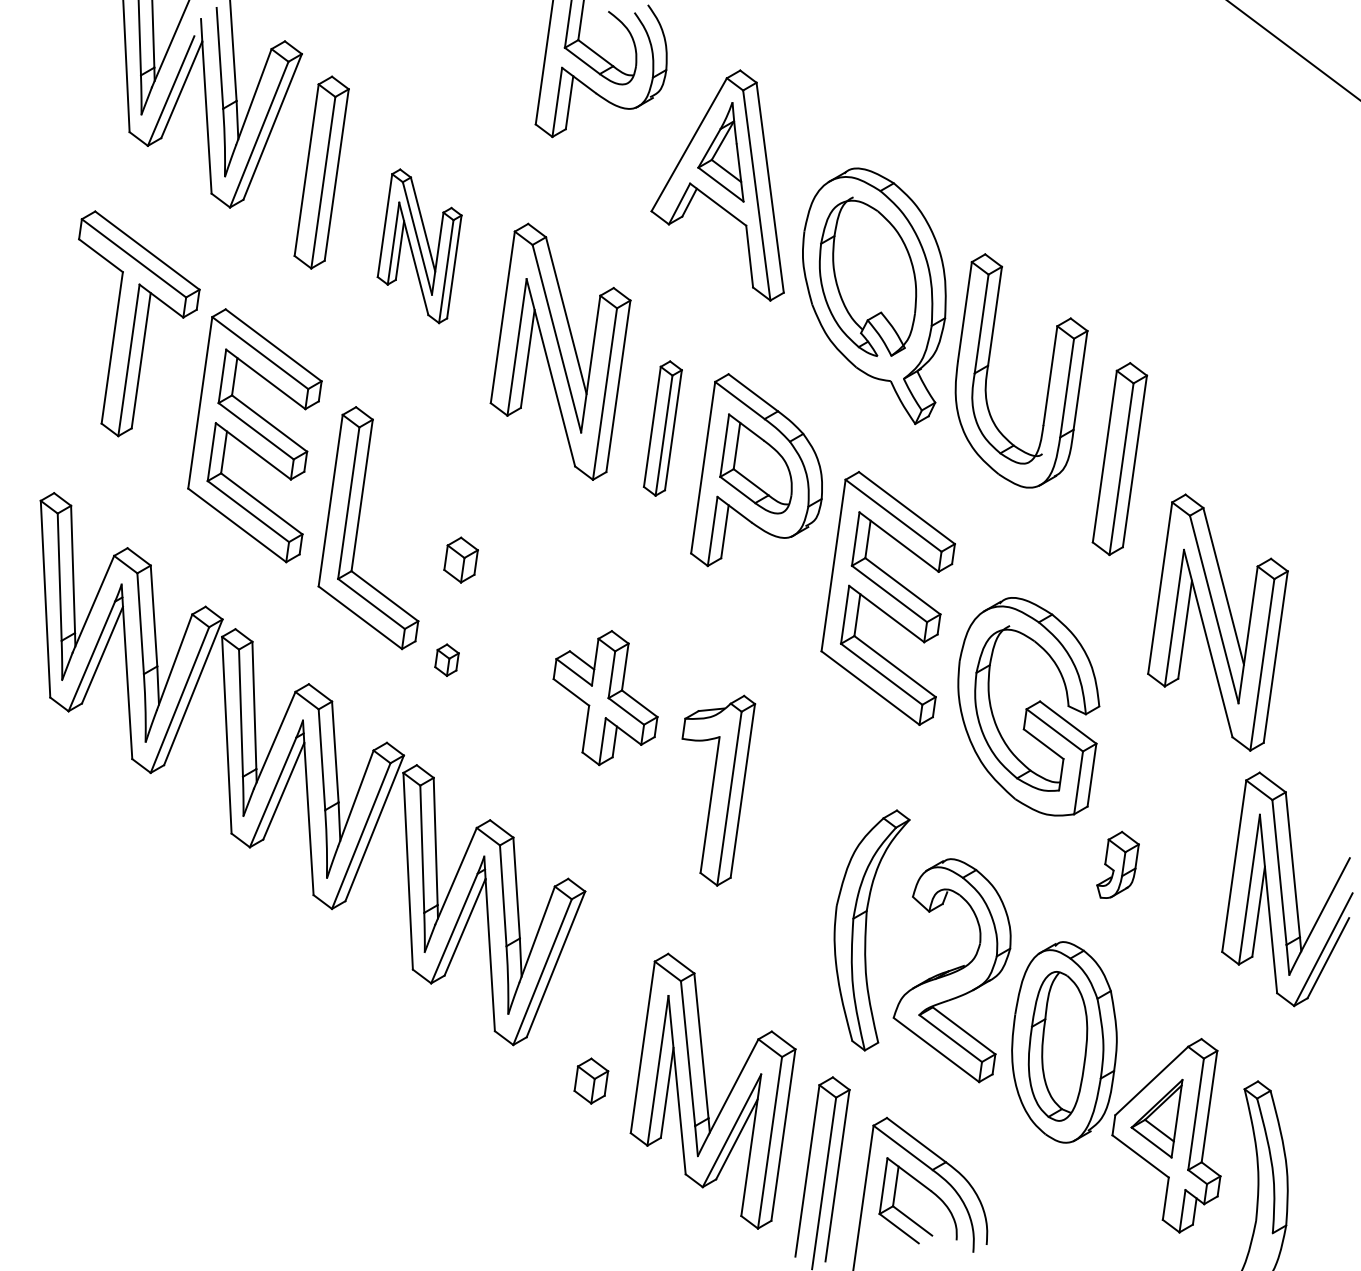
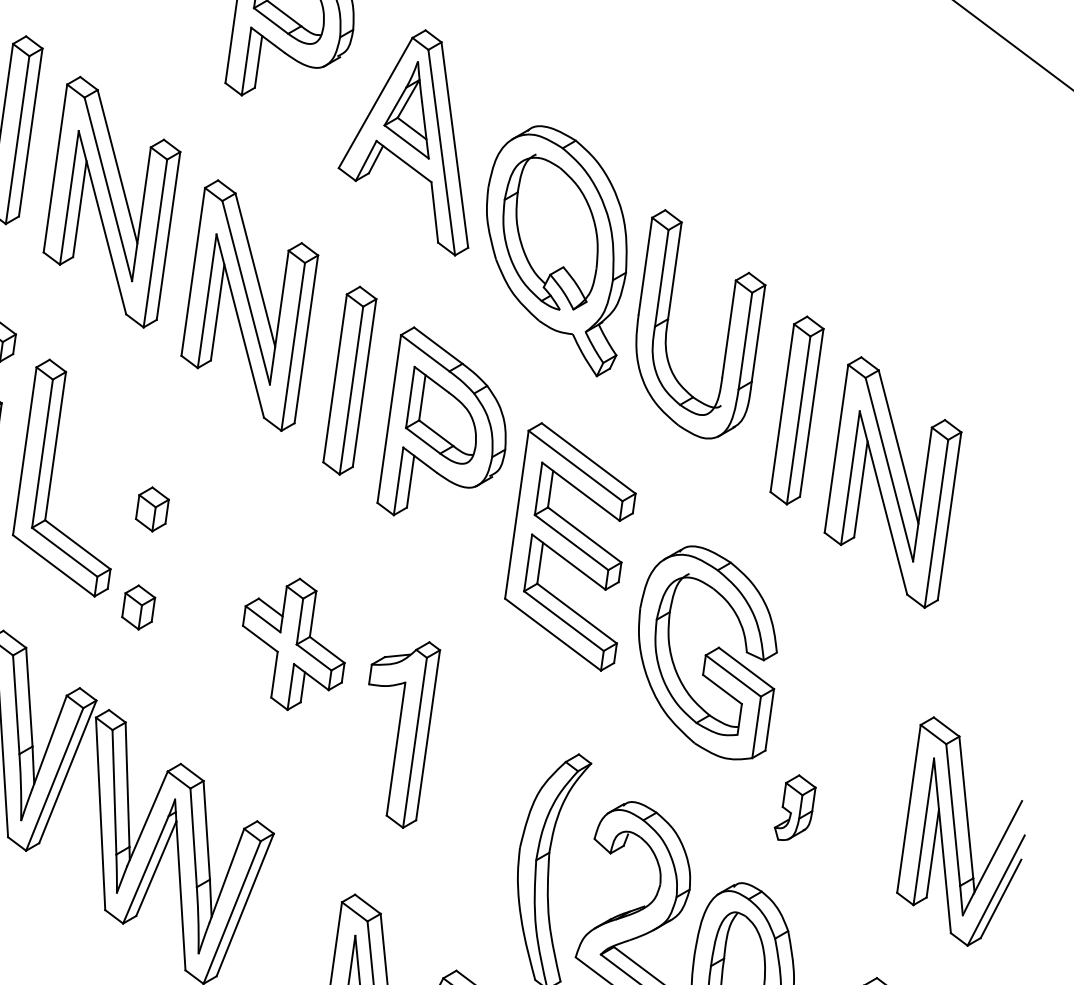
part: (419, 246) -> (111, 202), size x1.67
part: (662, 428) -> (349, 380), size x1.43
part: (1217, 622) -> (892, 482), moved
part: (446, 659) -> (138, 606), size x1.43

